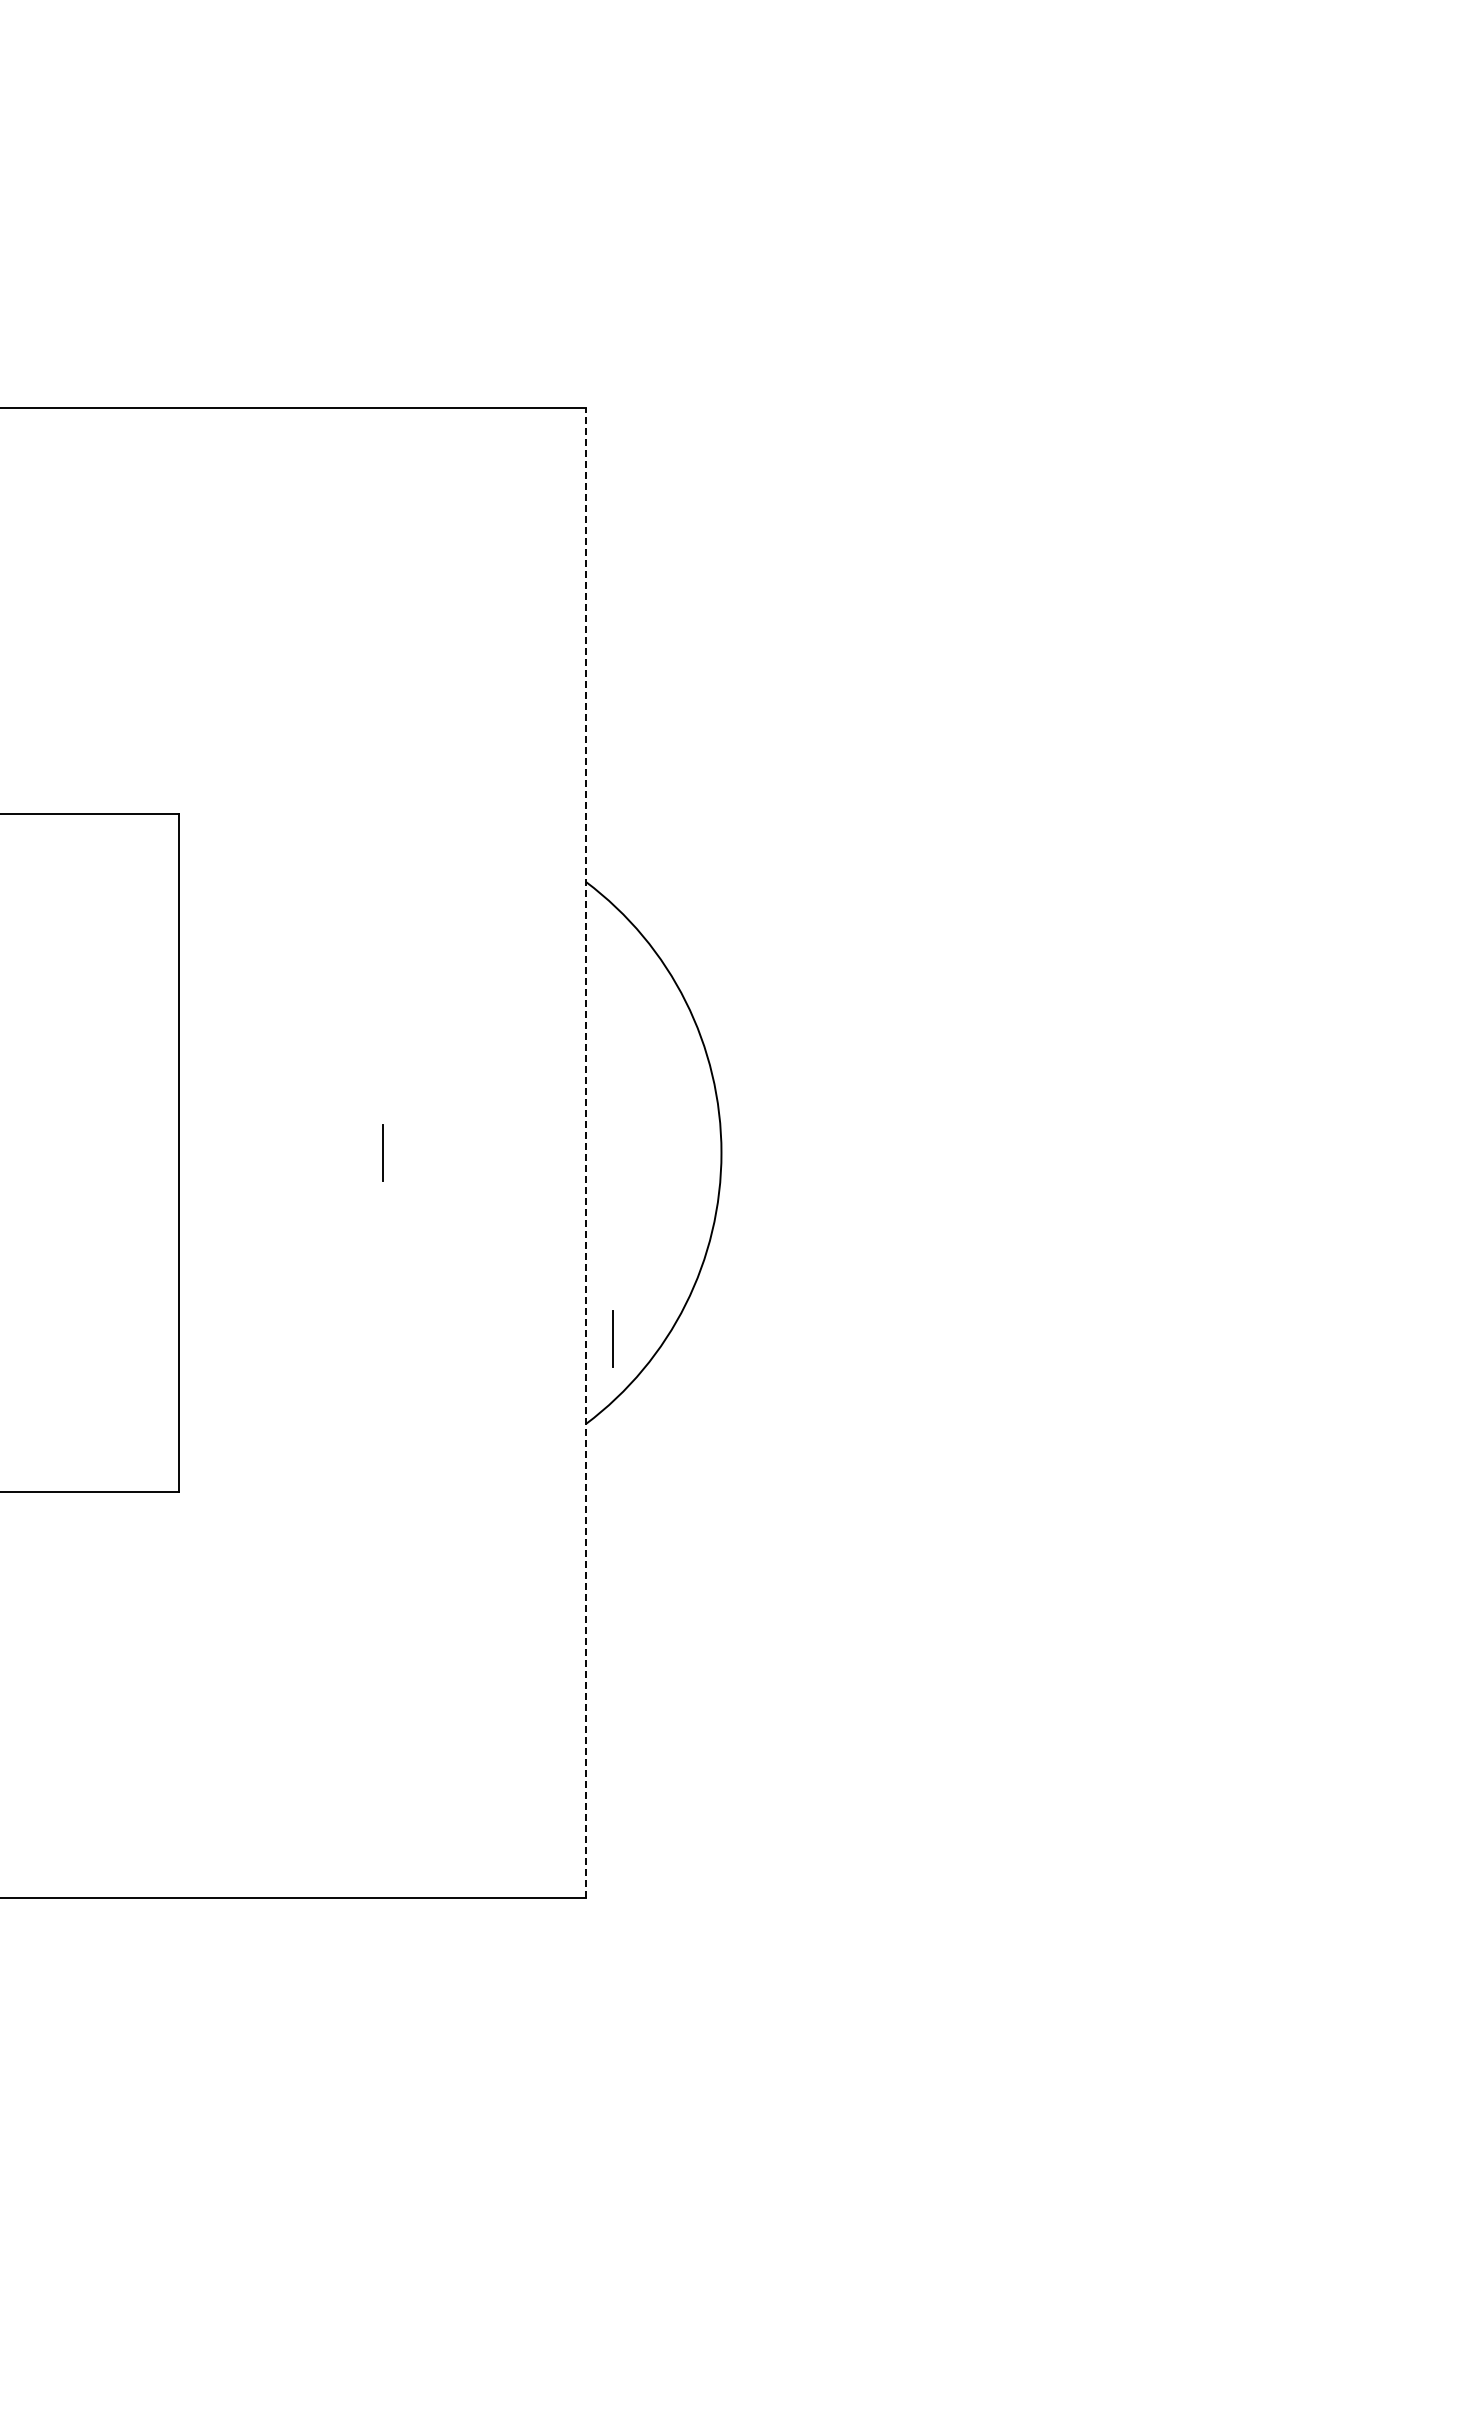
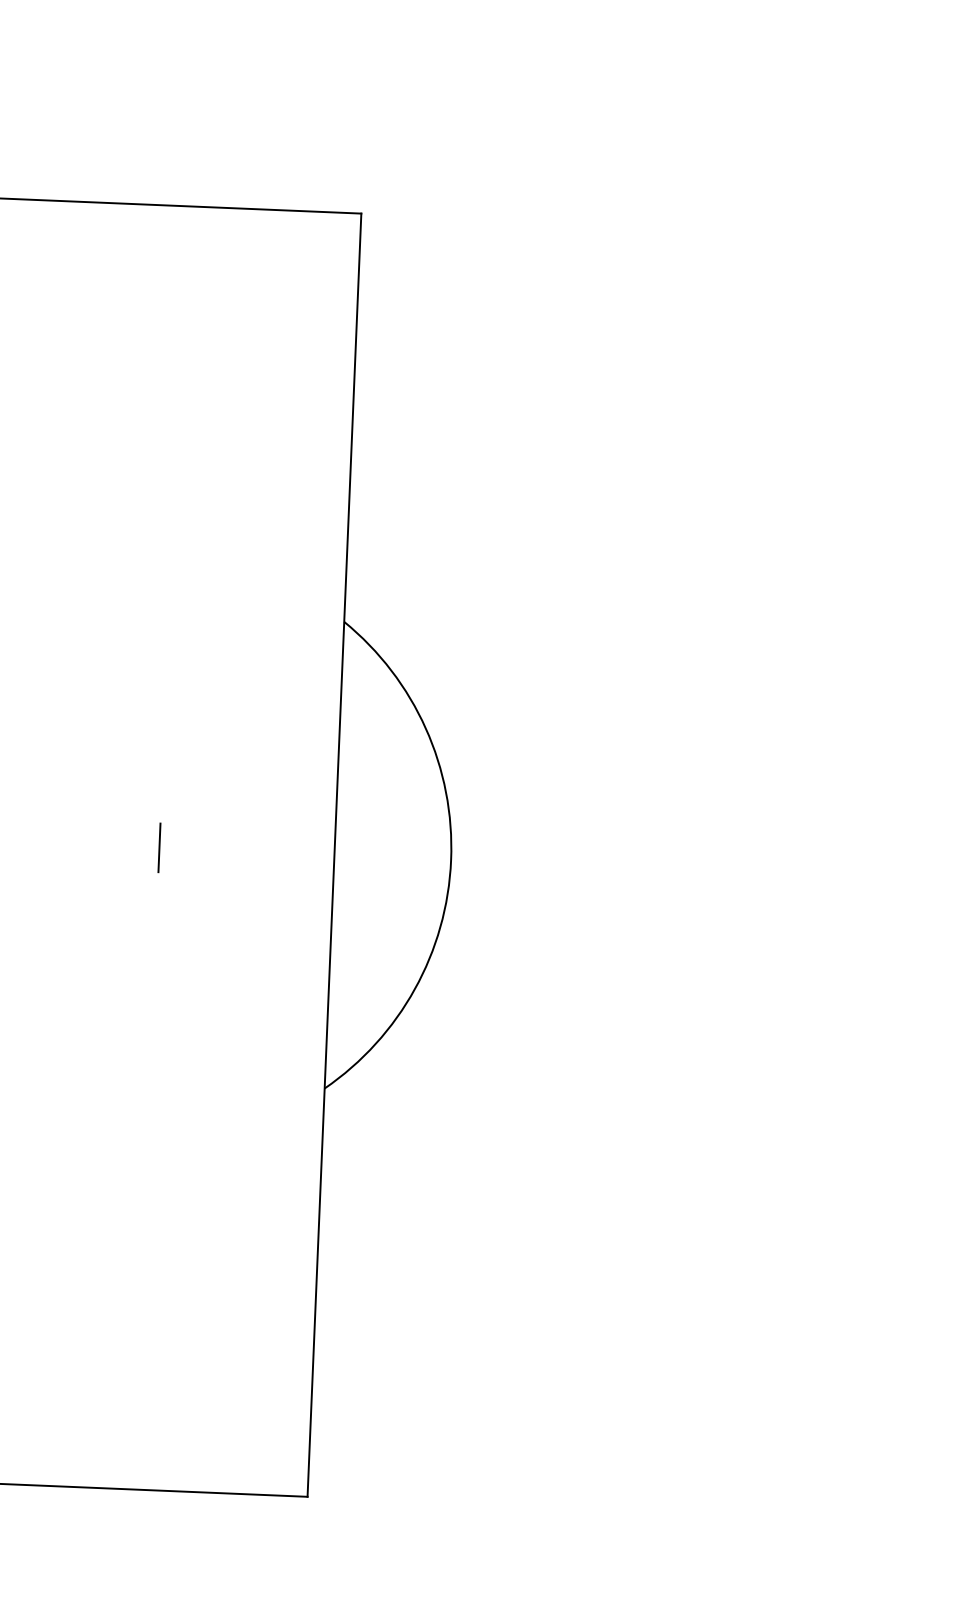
line: (585, 1152) -> (334, 854), dashed -> solid
line: (612, 1338) -> (350, 1015), removed

